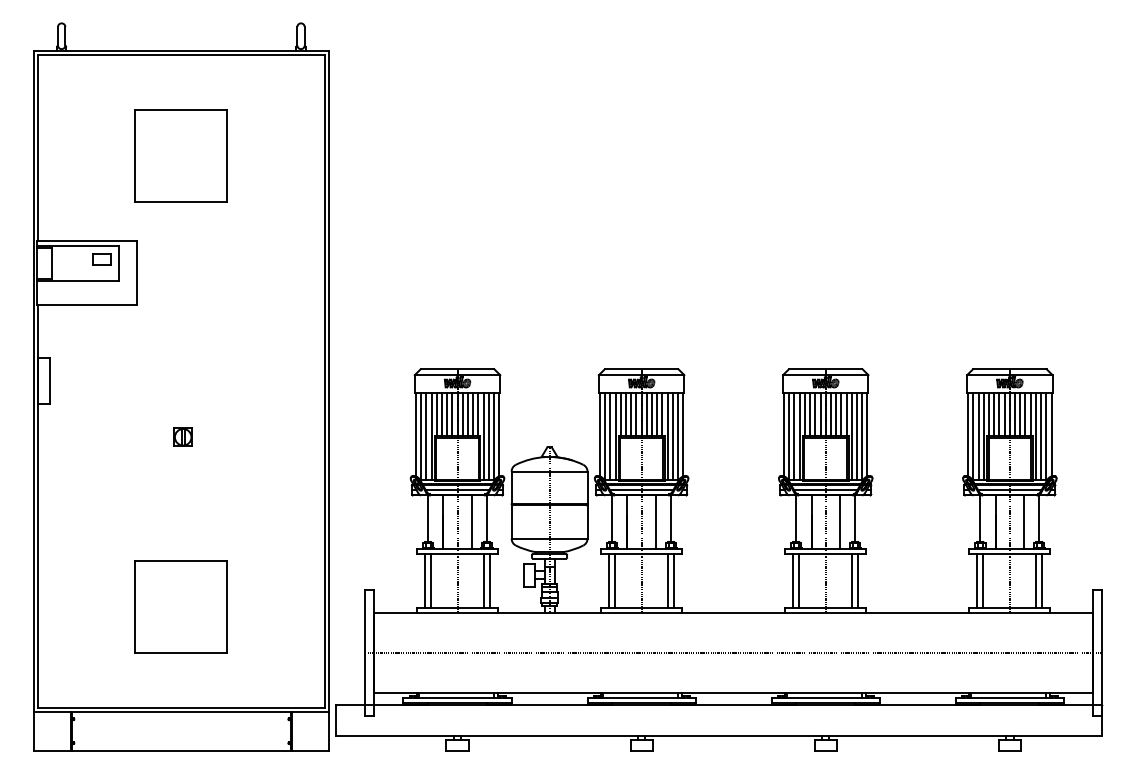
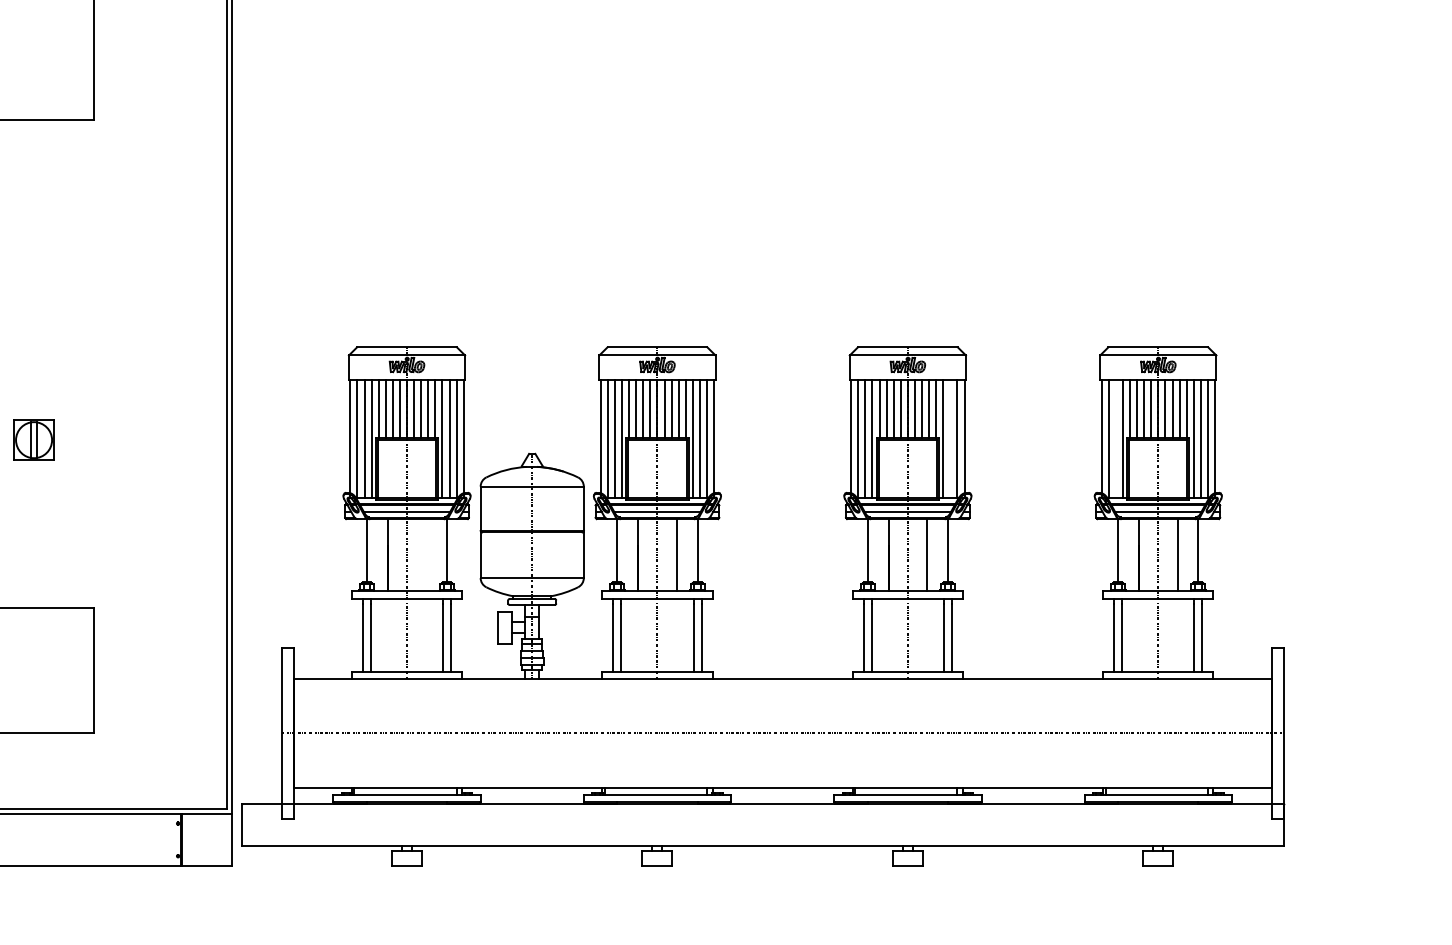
part: (182, 436) -> (32, 438), size x1.6
line: (857, 436) -> (951, 438), removed
line: (978, 436) -> (1115, 438), removed
line: (471, 521) -> (426, 554), removed

